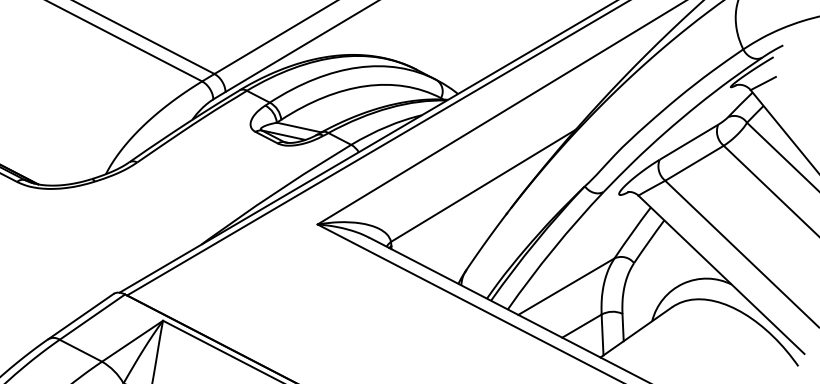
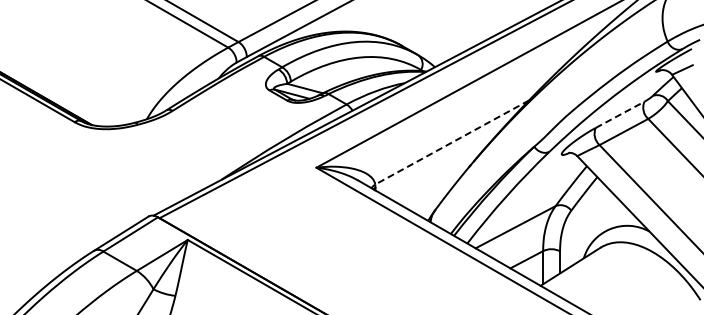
line: (689, 141) -> (620, 114), solid -> dashed
line: (483, 185) -> (452, 142), solid -> dashed

